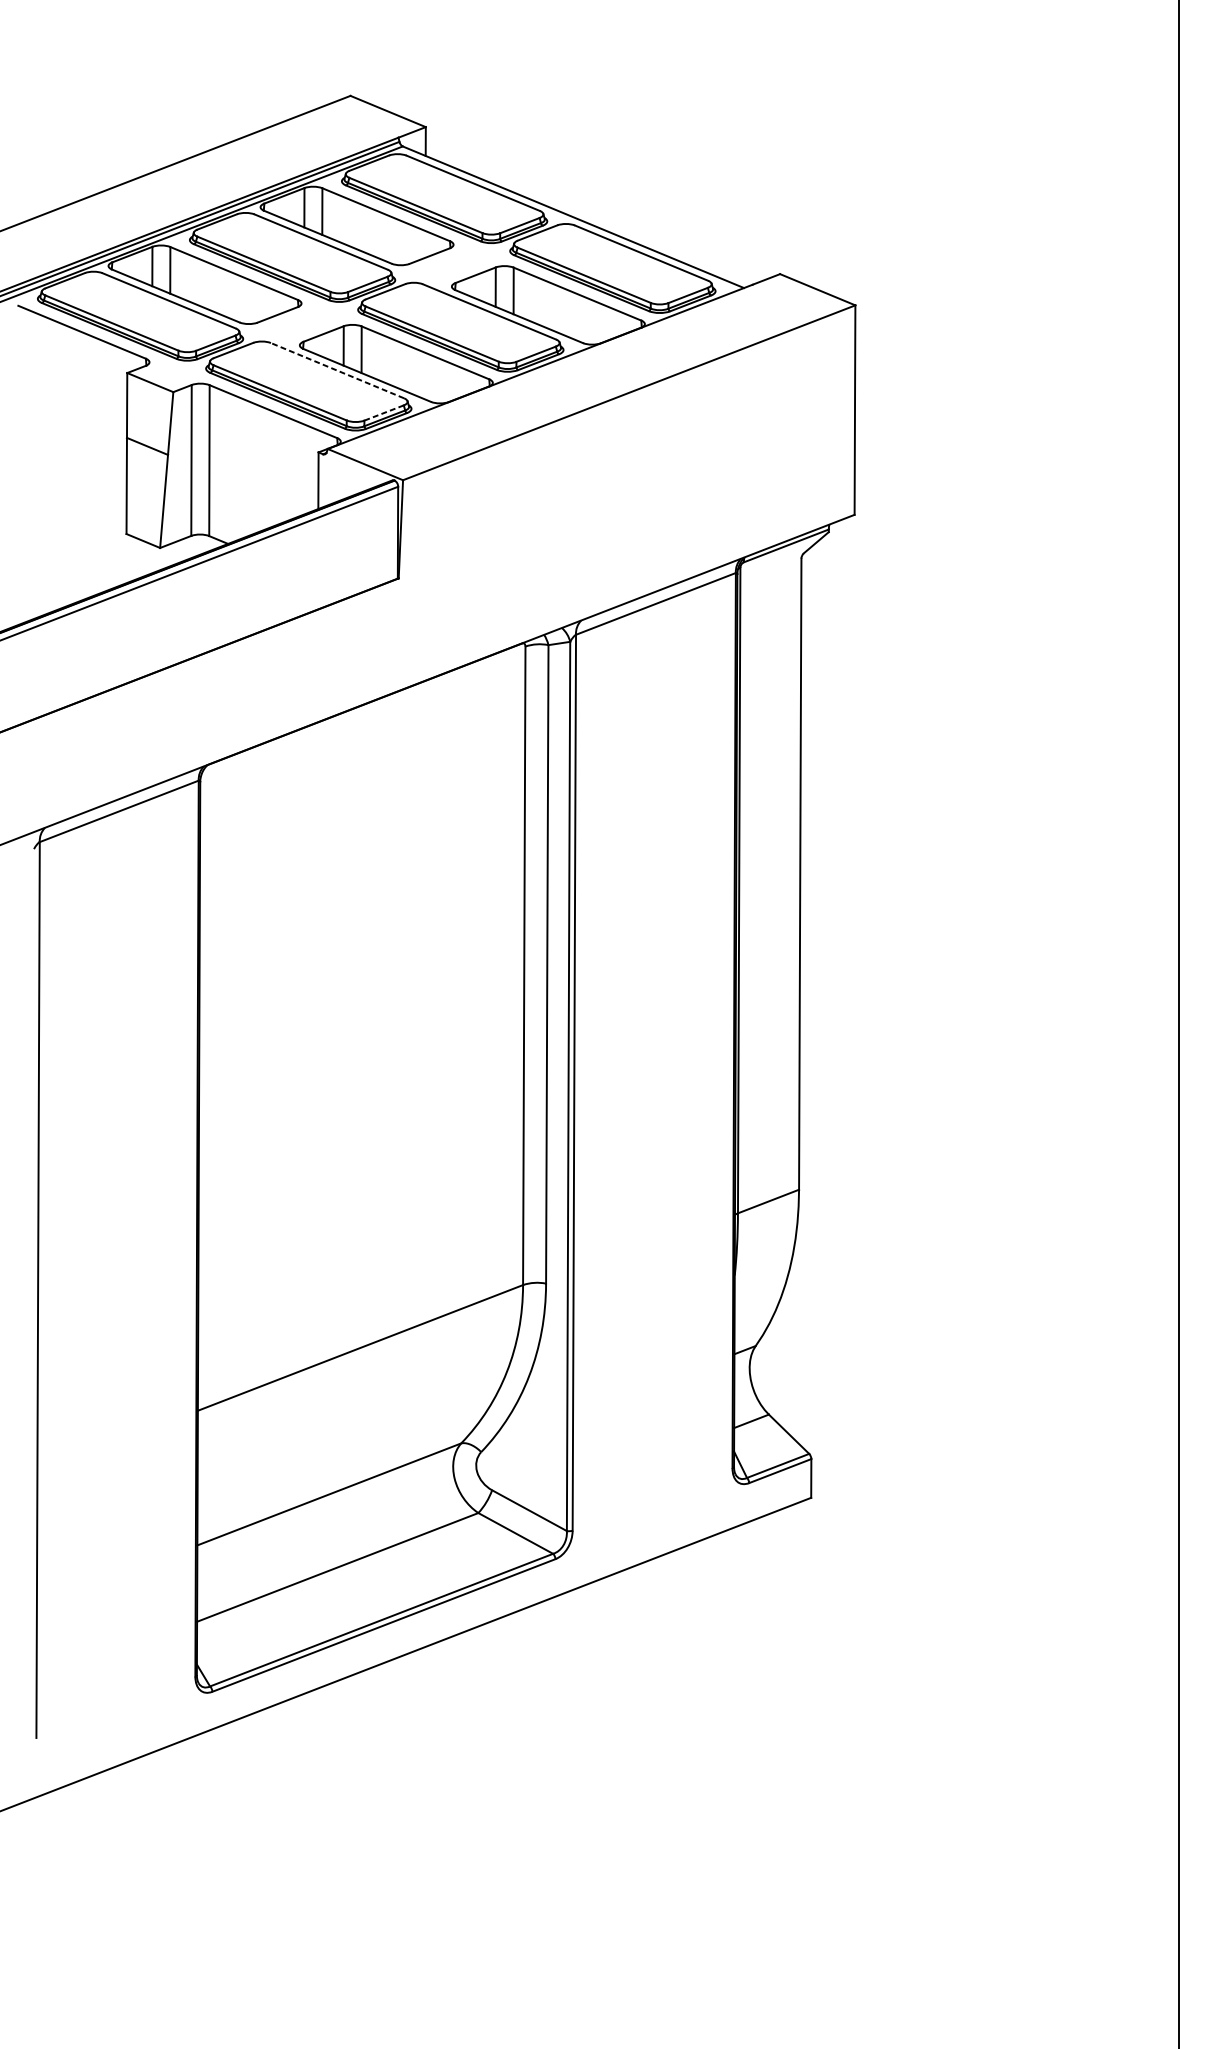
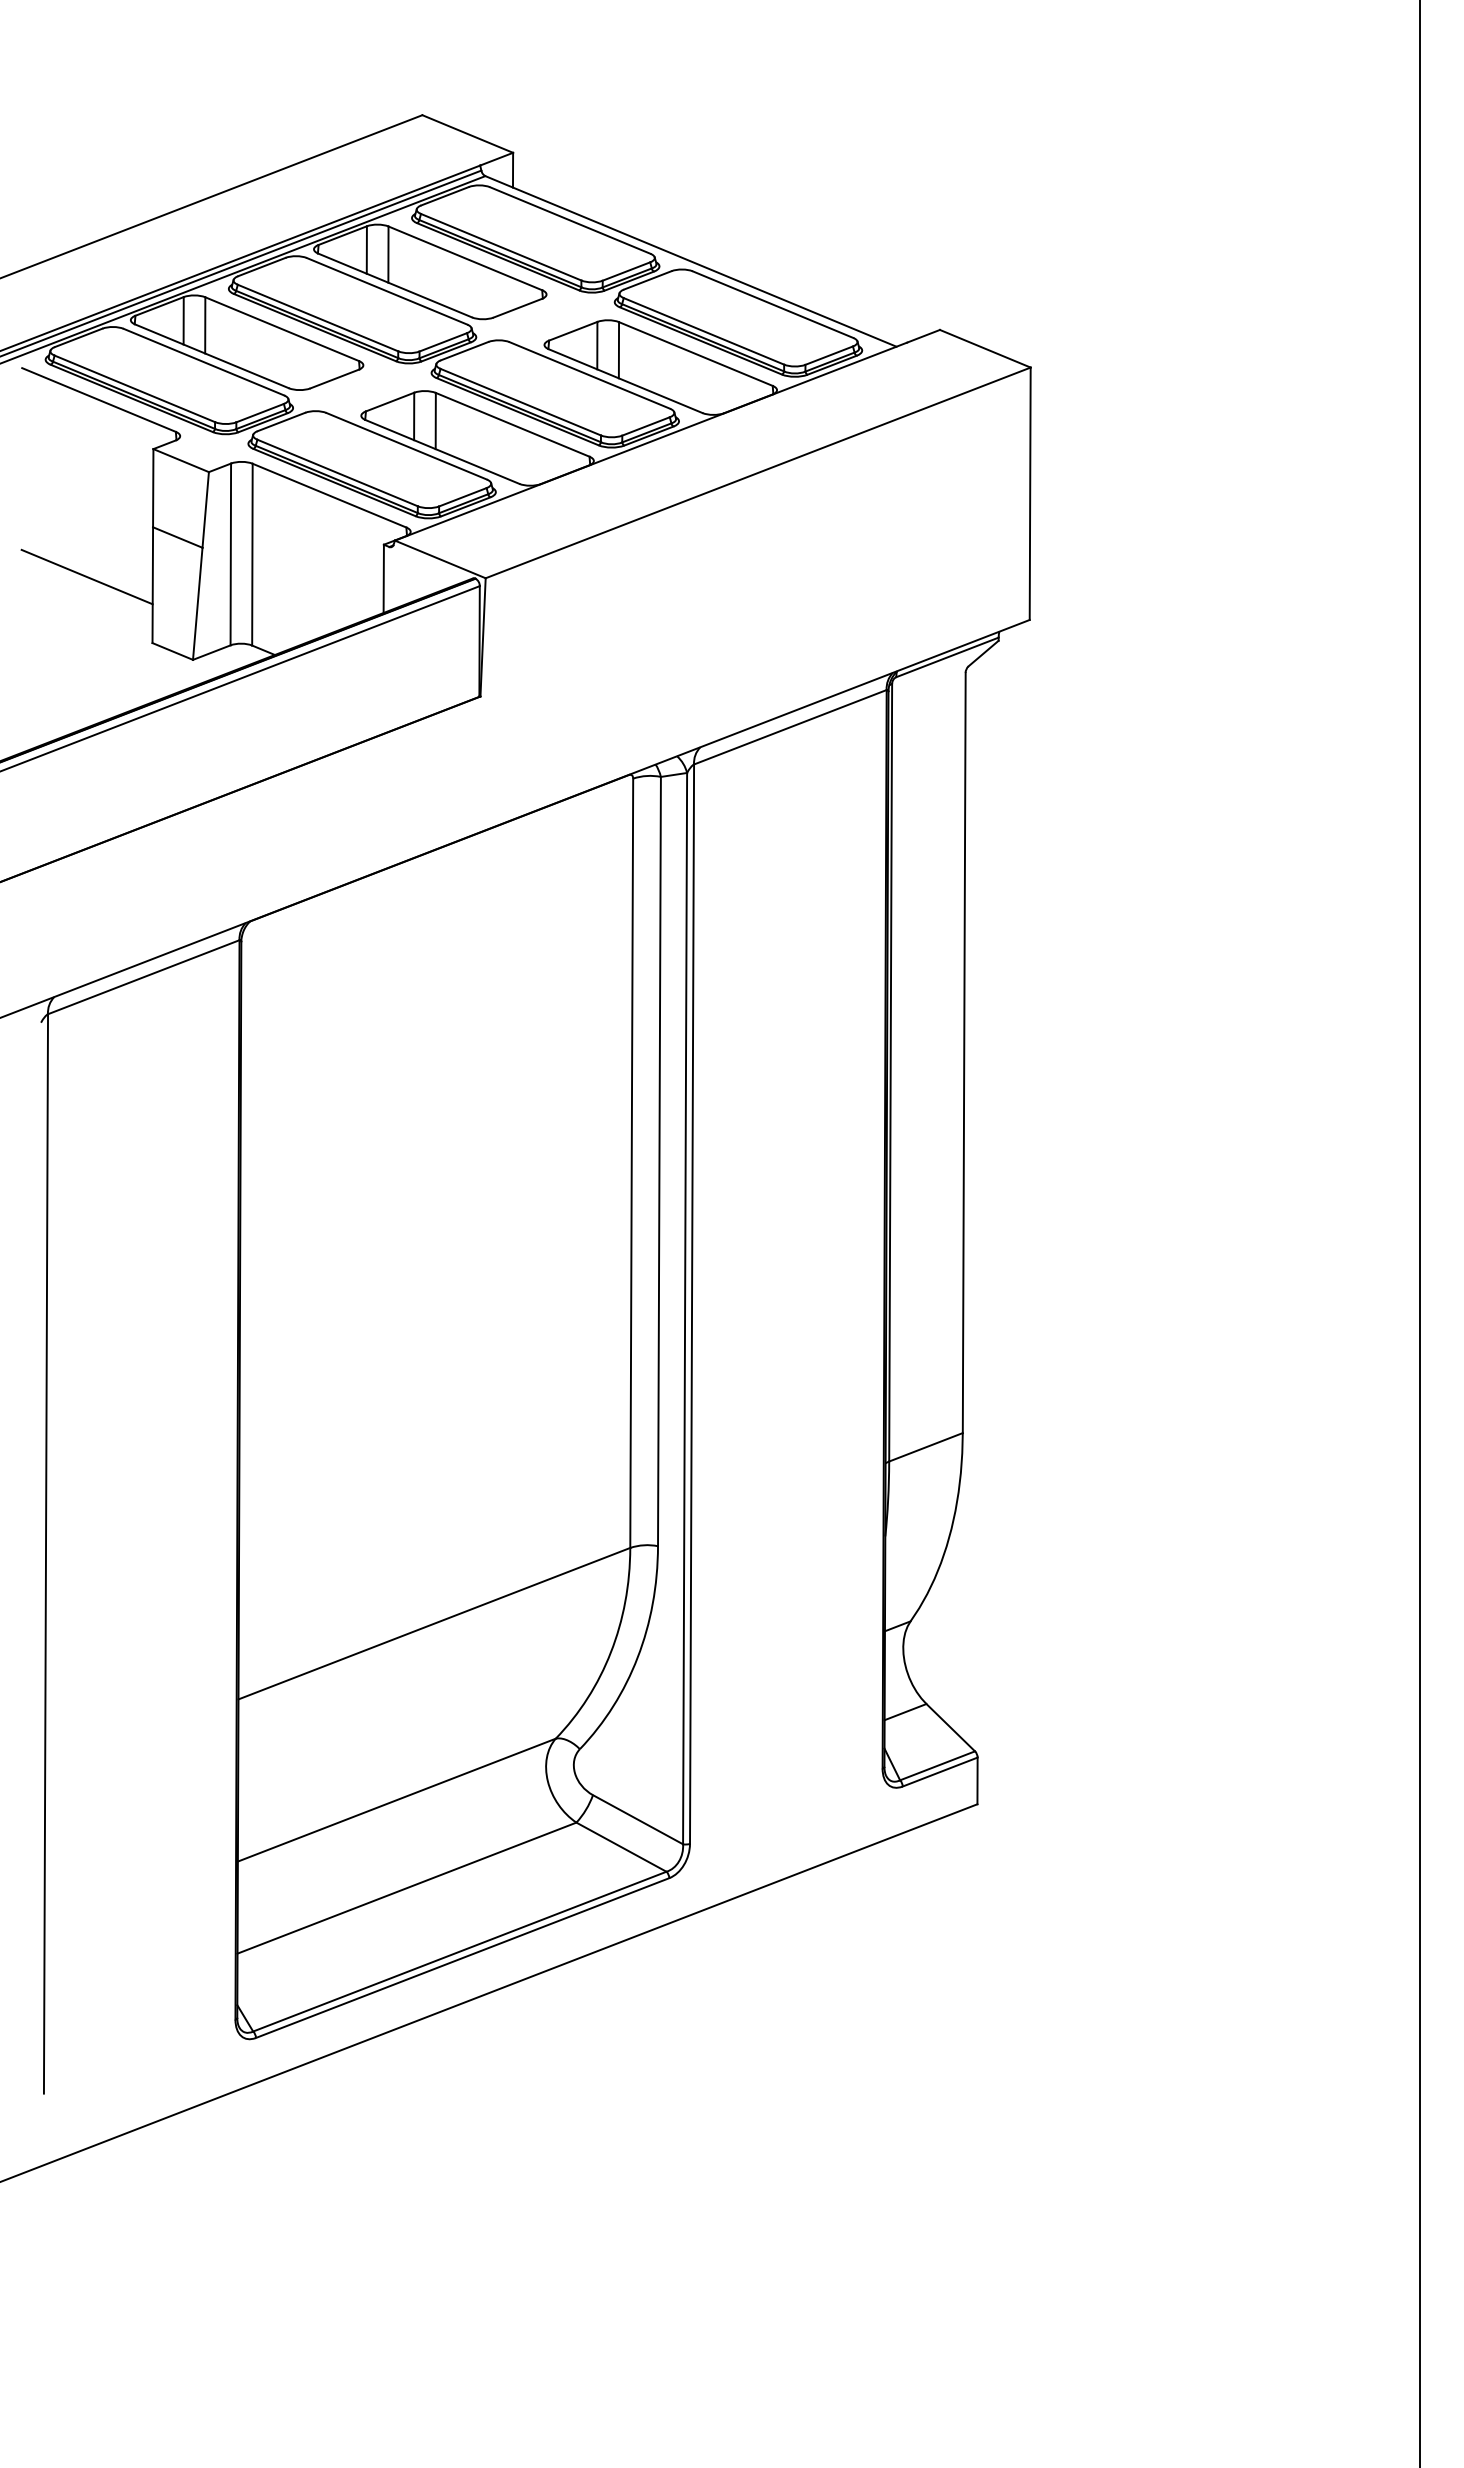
line: (337, 370) -> (406, 446), dashed -> solid
line: (384, 413) -> (463, 497), dashed -> solid
line: (71, 478) -> (86, 576), added

